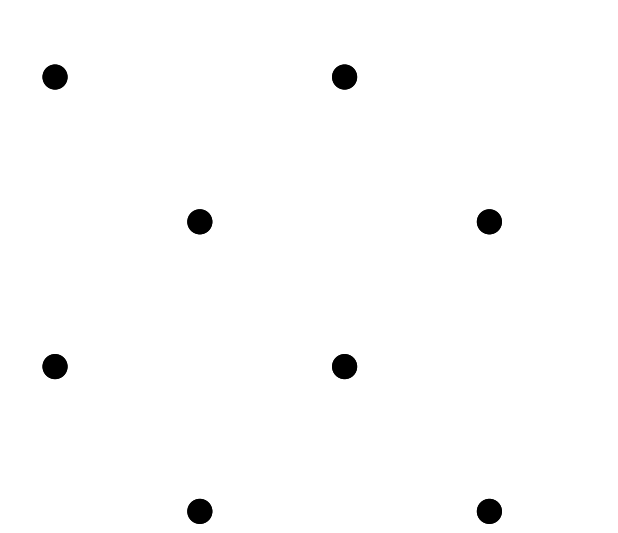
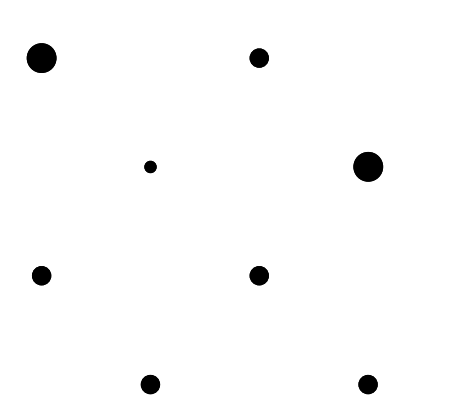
part: (54, 76) -> (41, 57), size x1.6
part: (199, 221) -> (150, 166), size x0.6
part: (488, 221) -> (367, 166), size x1.6

